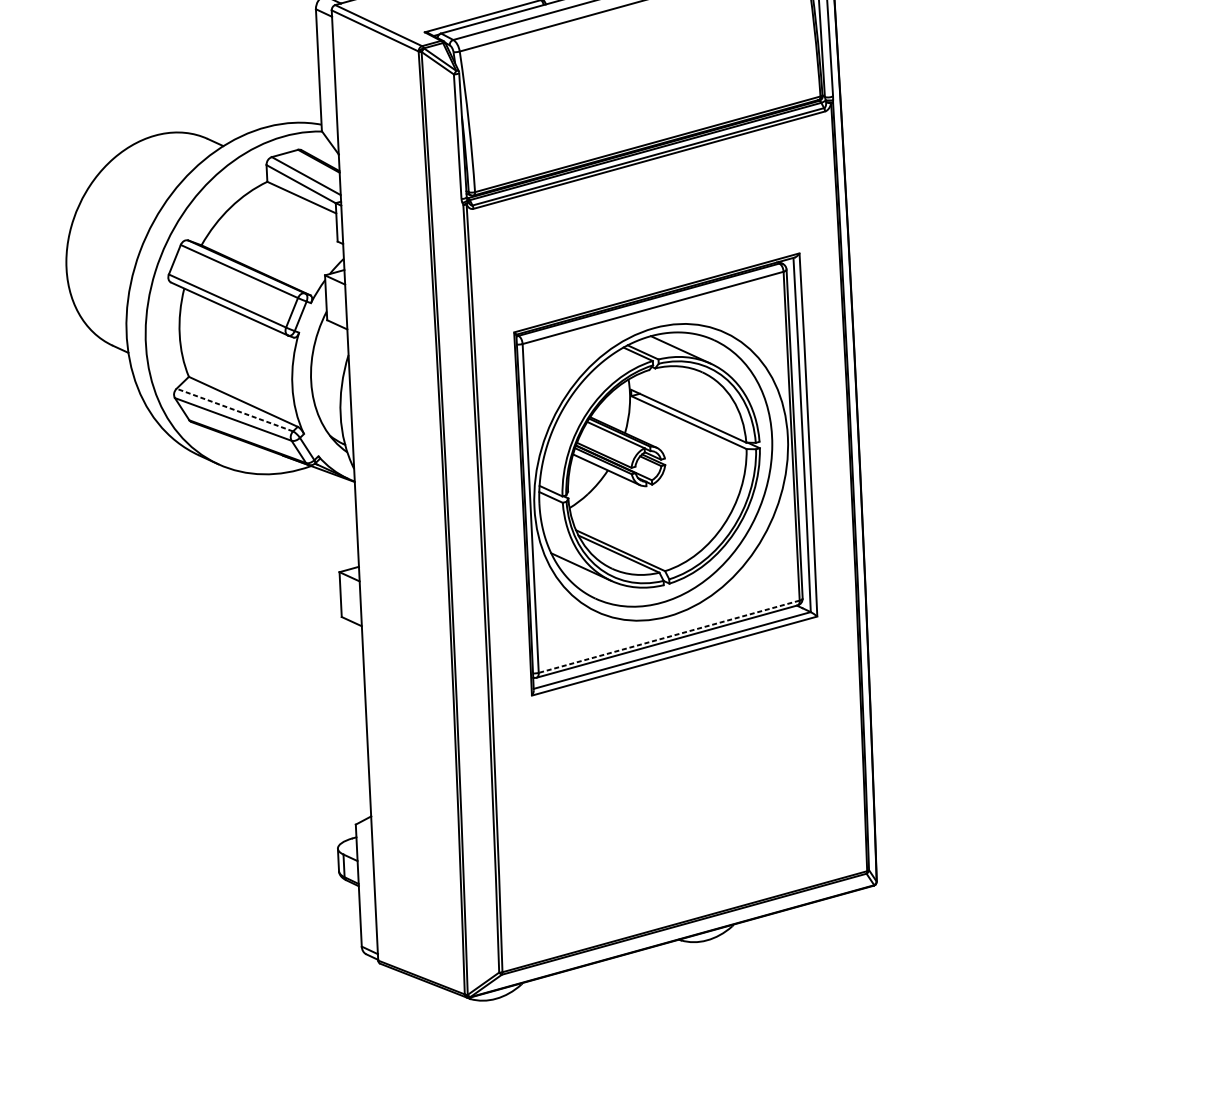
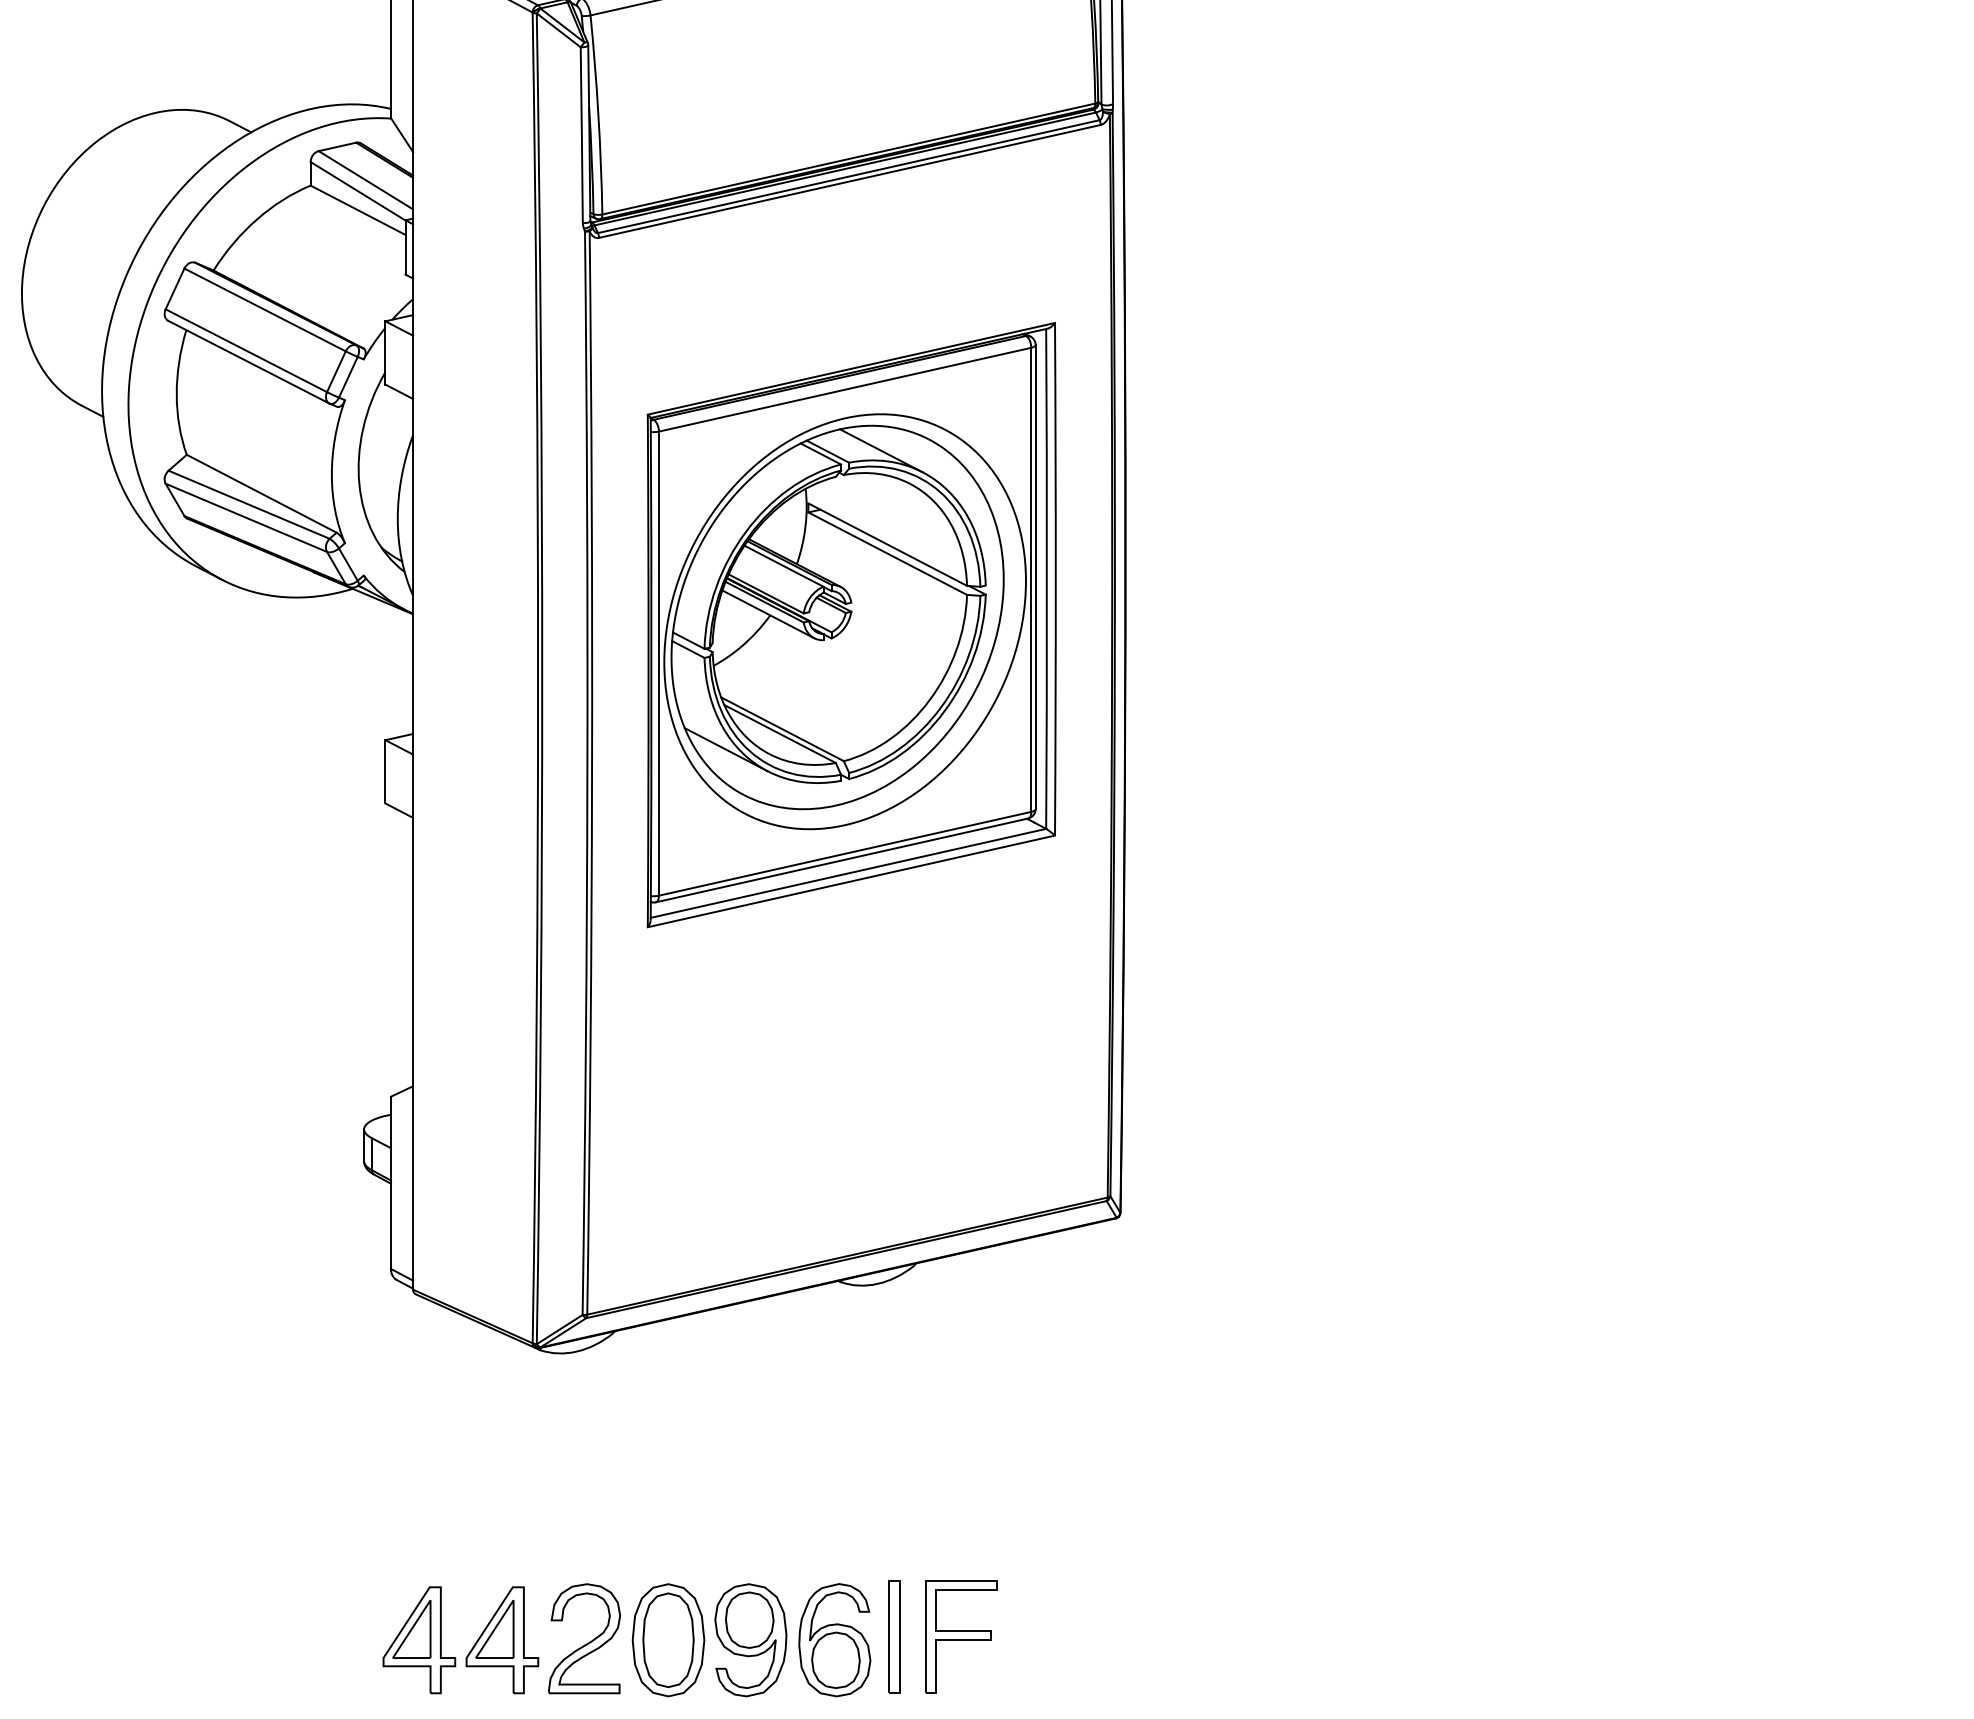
line: (234, 409) -> (248, 504), dashed -> solid
line: (669, 636) -> (845, 853), dashed -> solid

